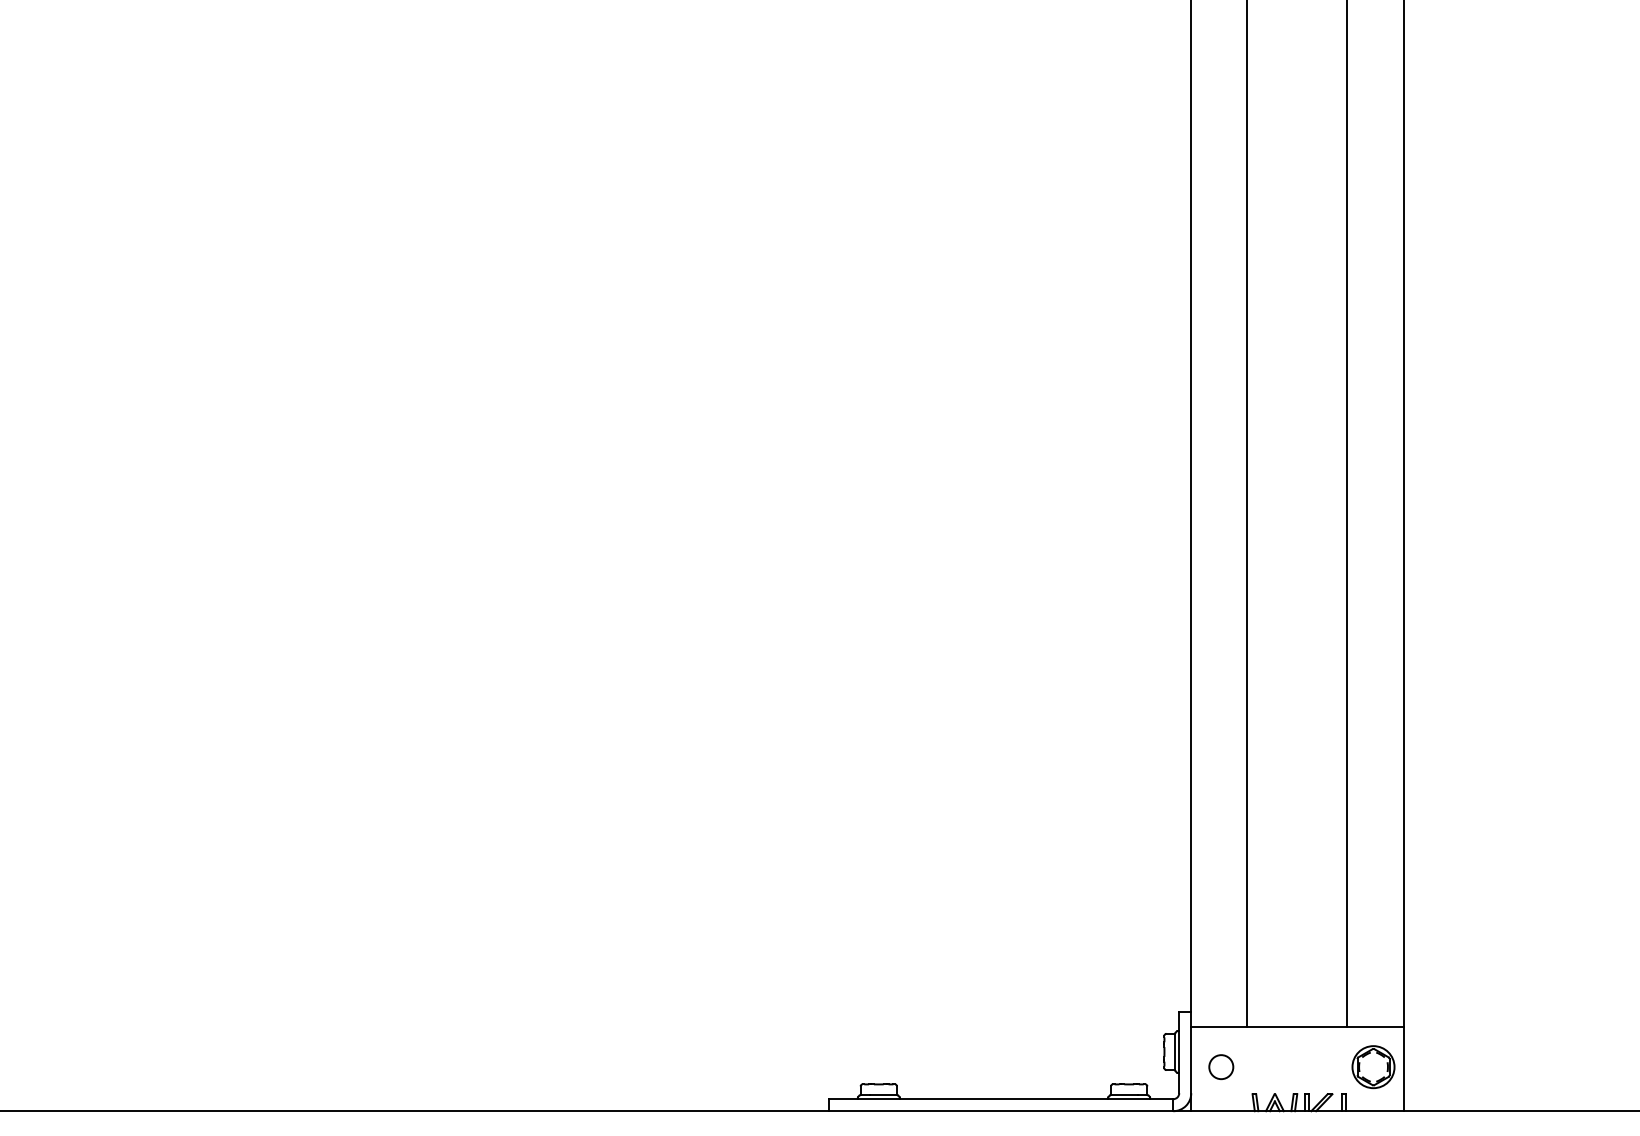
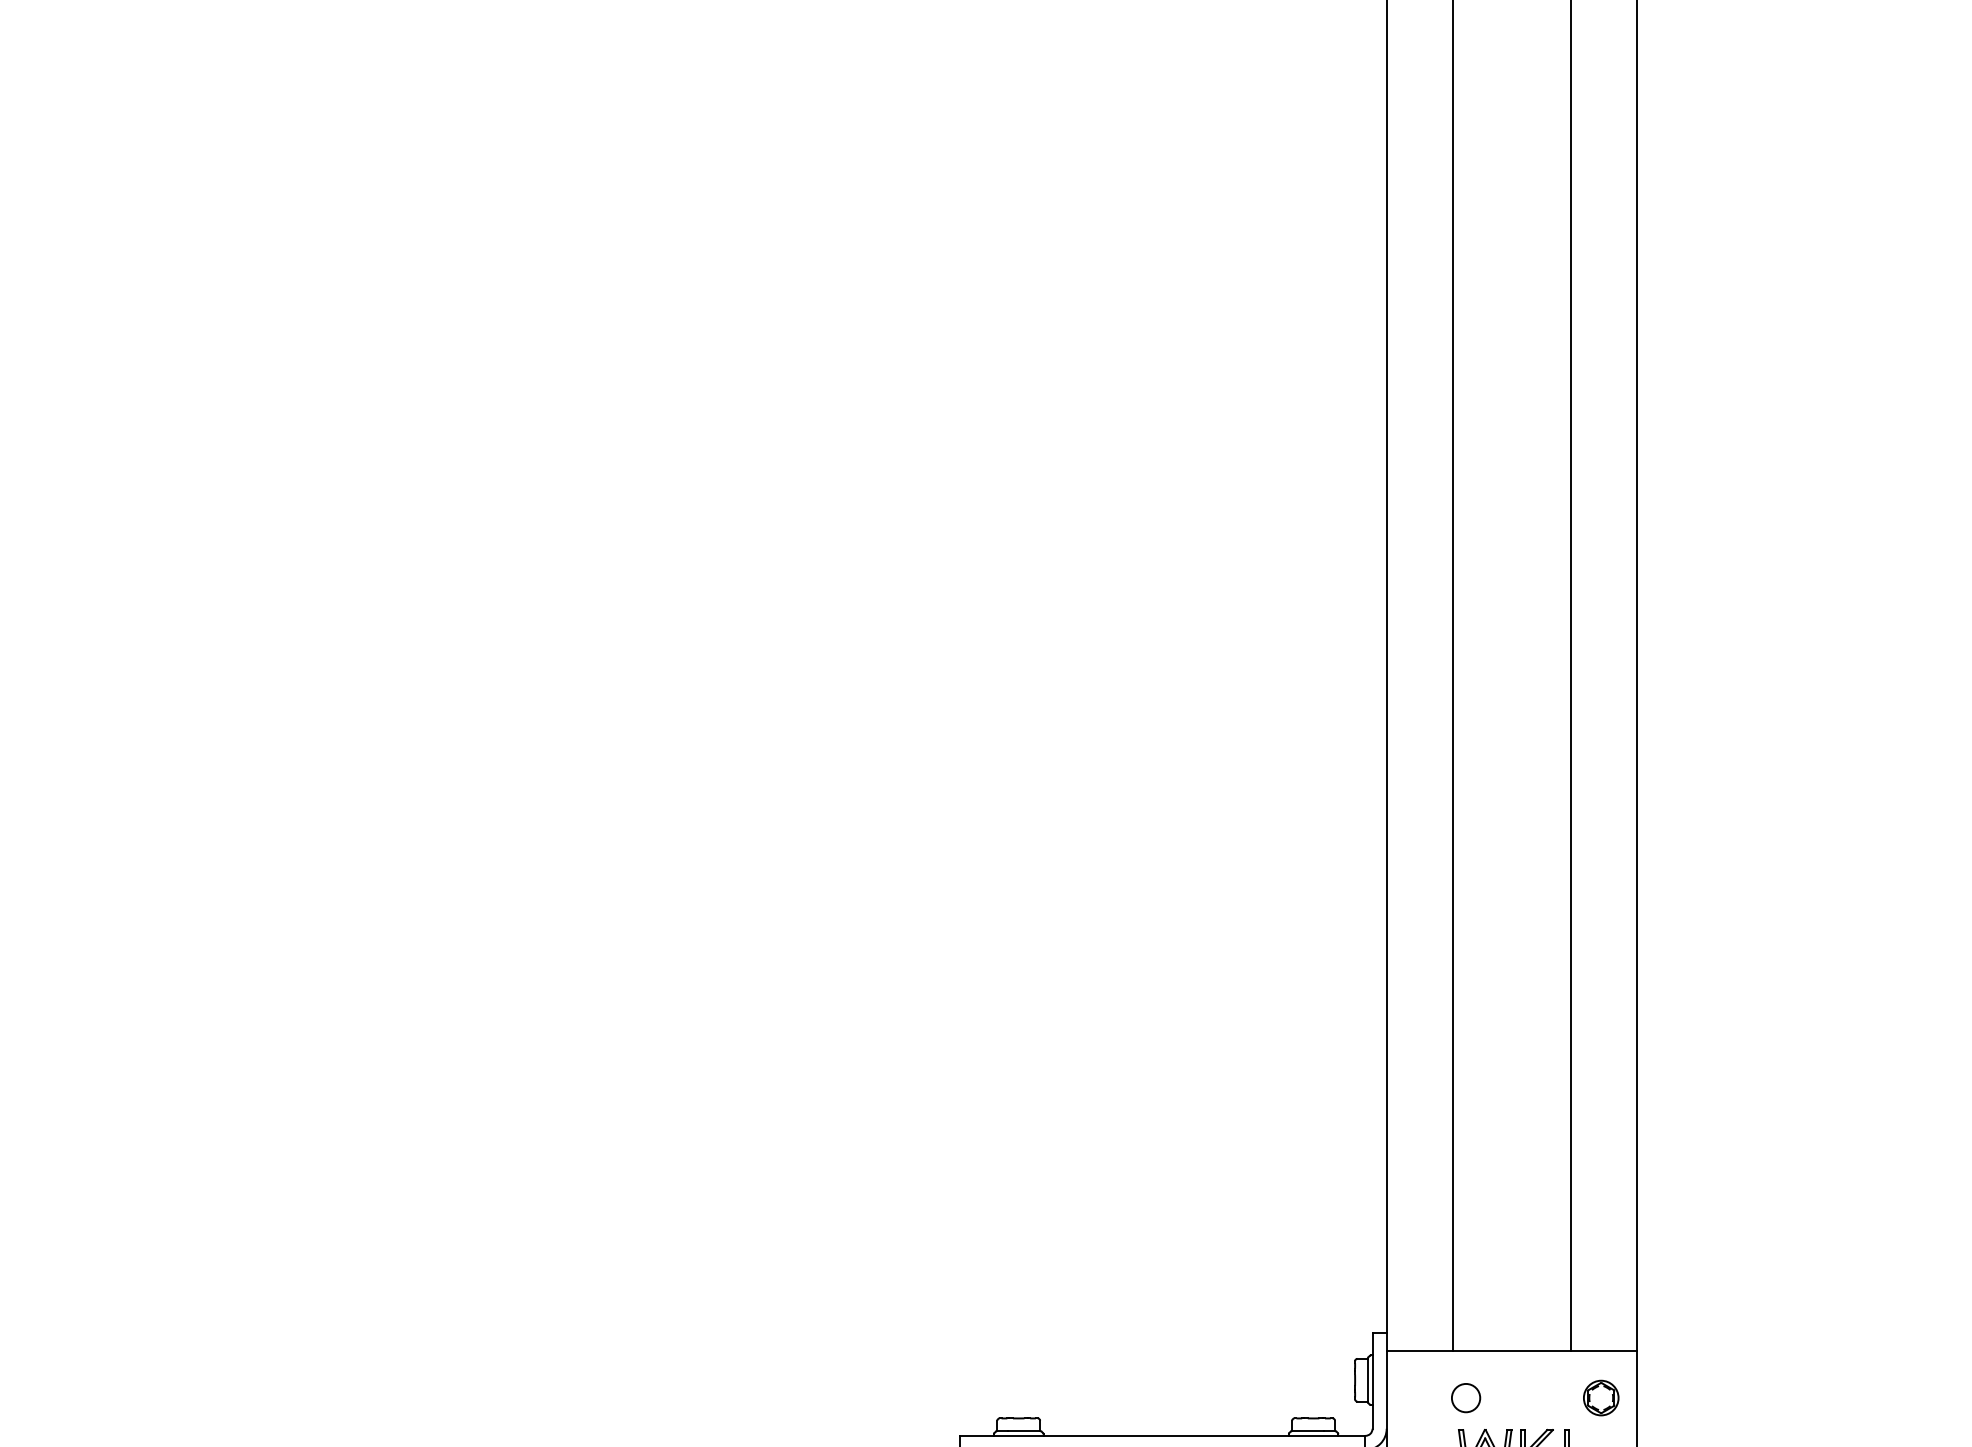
part: (1372, 1066) -> (1600, 1397), size x0.7
circle: (1221, 1067) -> (1466, 1398), moved

